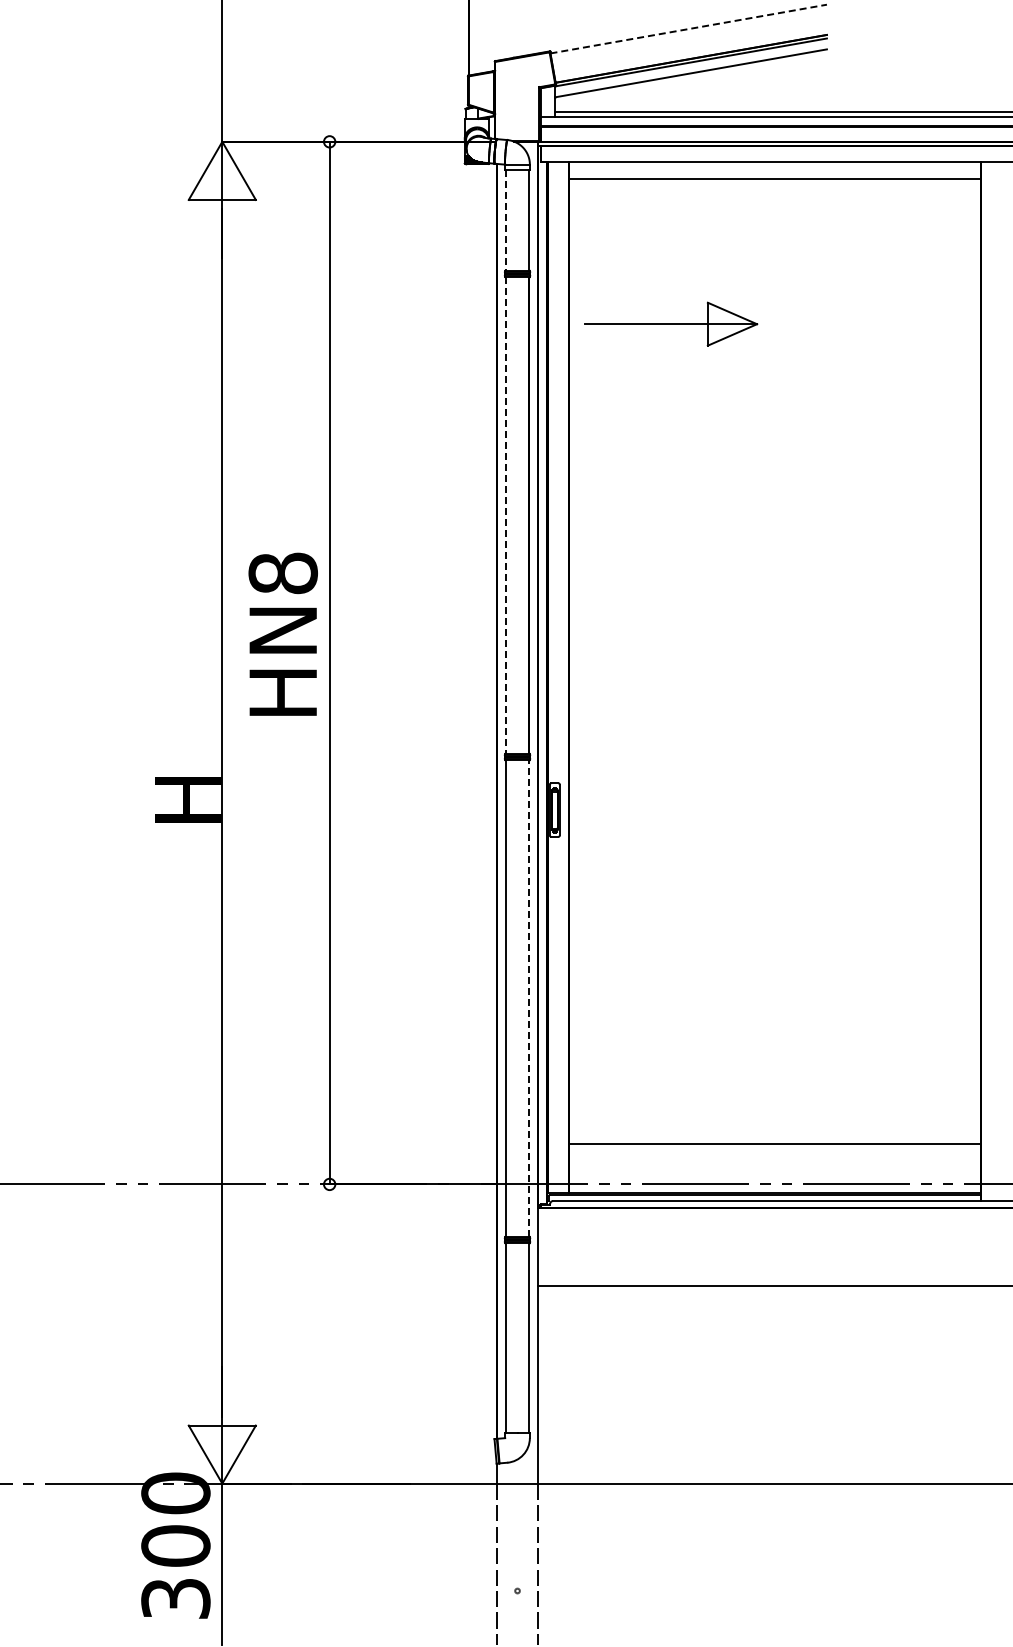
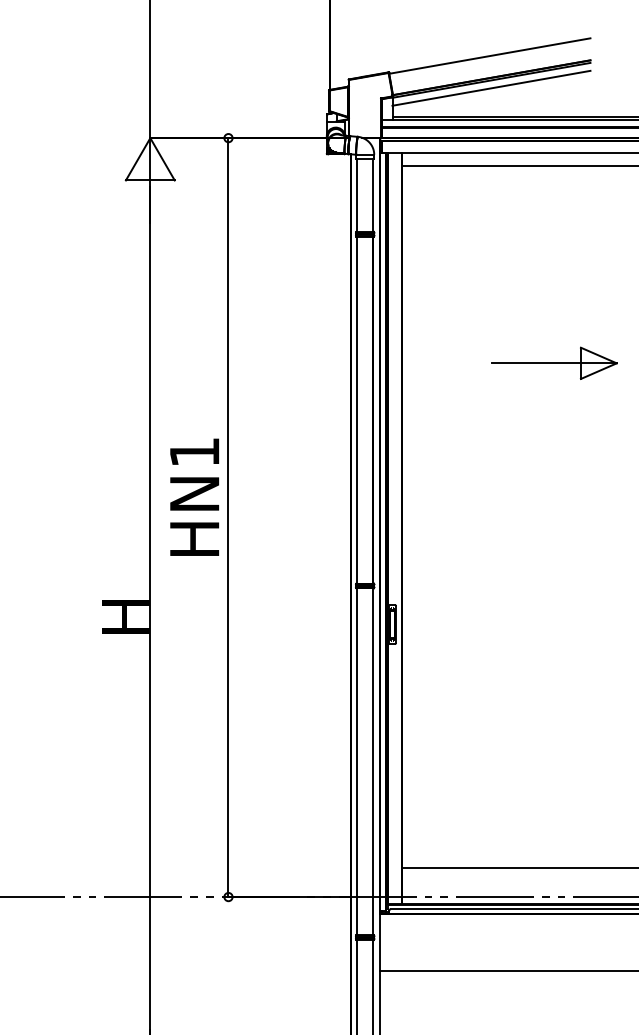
line: (689, 29) -> (490, 56), dashed -> solid
line: (506, 220) -> (357, 195), dashed -> solid
part: (671, 323) -> (554, 362), moved
line: (506, 515) -> (357, 410), dashed -> solid
text: (282, 573) -> (194, 452), HN8 -> HN1
line: (528, 998) -> (373, 761), dashed -> solid

